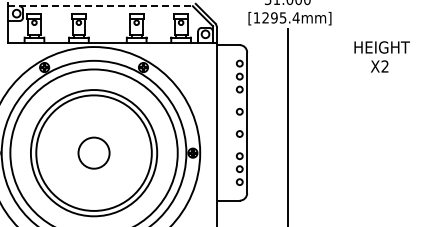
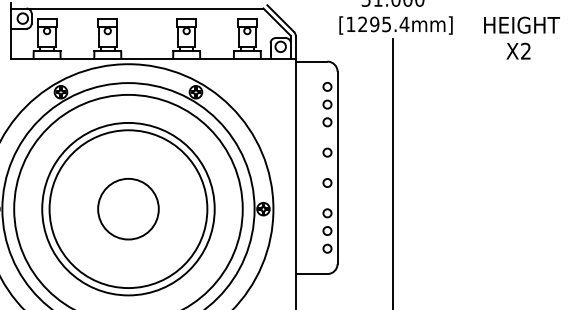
line: (101, 6) -> (138, 8), dashed -> solid
text: (381, 56) -> (521, 37), moved
circle: (93, 152) -> (127, 208), size x1.43

